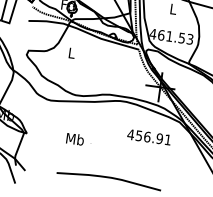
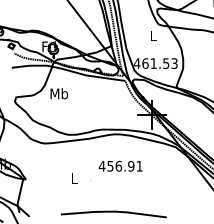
text: (72, 52) -> (59, 93), L -> Mb
text: (149, 136) -> (120, 165), moved
text: (75, 139) -> (74, 178), Mb -> L

